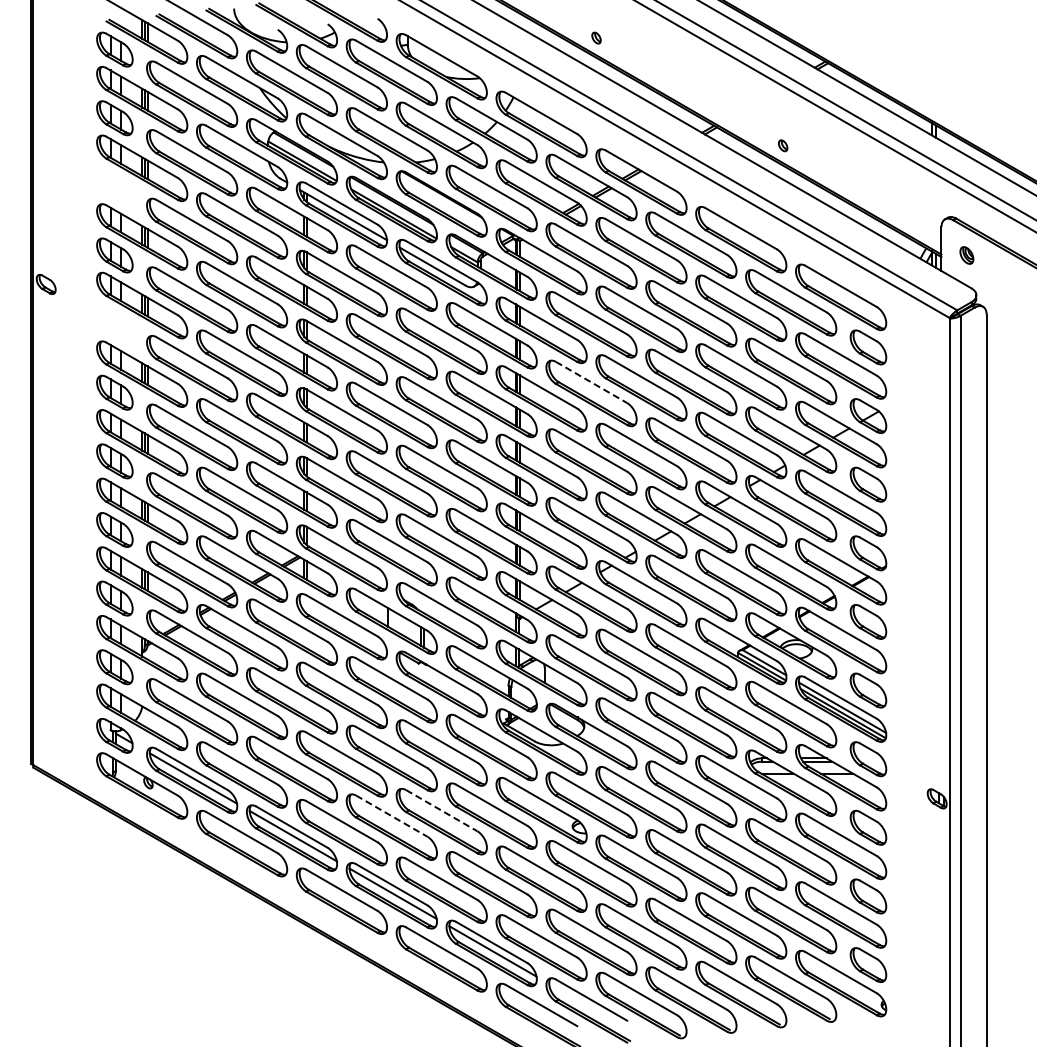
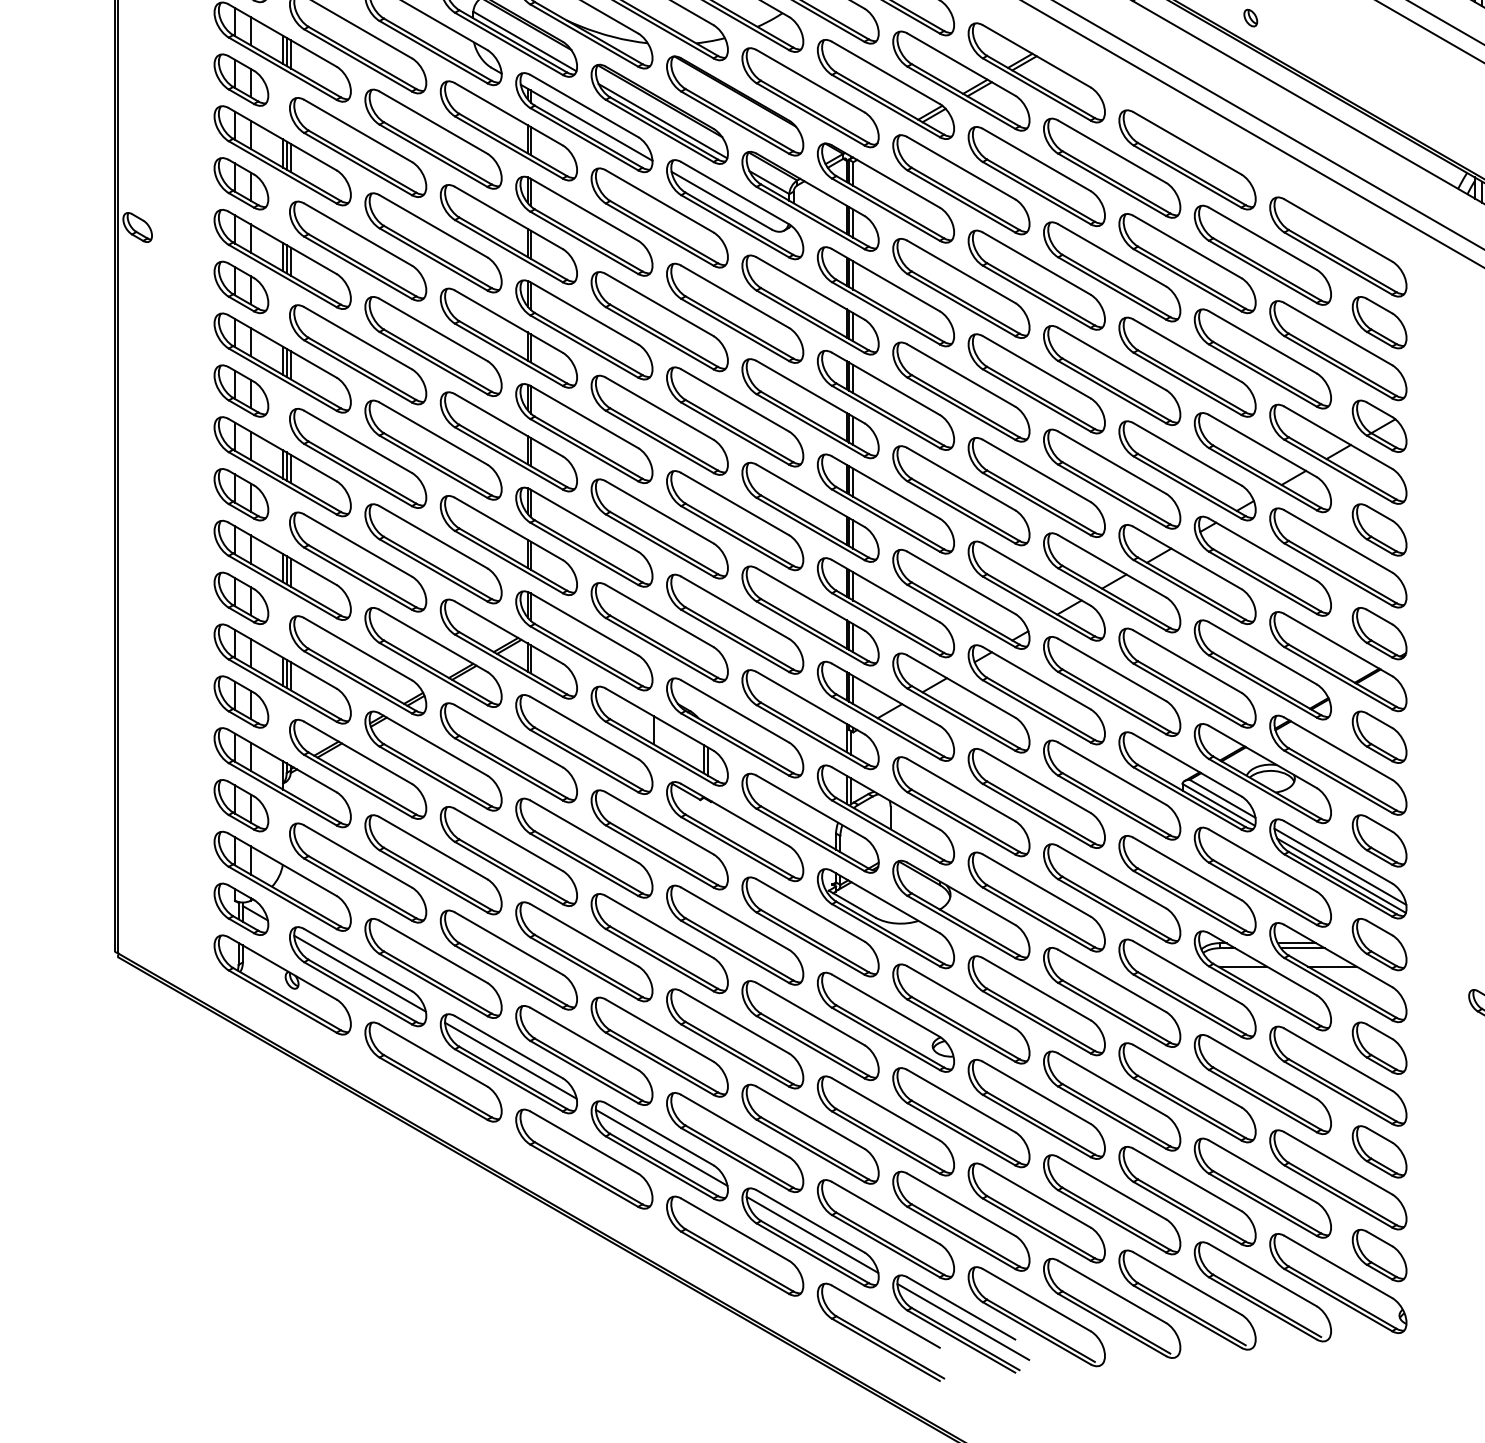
part: (114, 186) -> (240, 79), added
part: (114, 323) -> (240, 286), added
line: (591, 382) -> (961, 375), dashed -> solid
line: (442, 810) -> (736, 1022), dashed -> solid
line: (392, 816) -> (660, 1031), dashed -> solid
line: (592, 1008) -> (962, 1321), added

